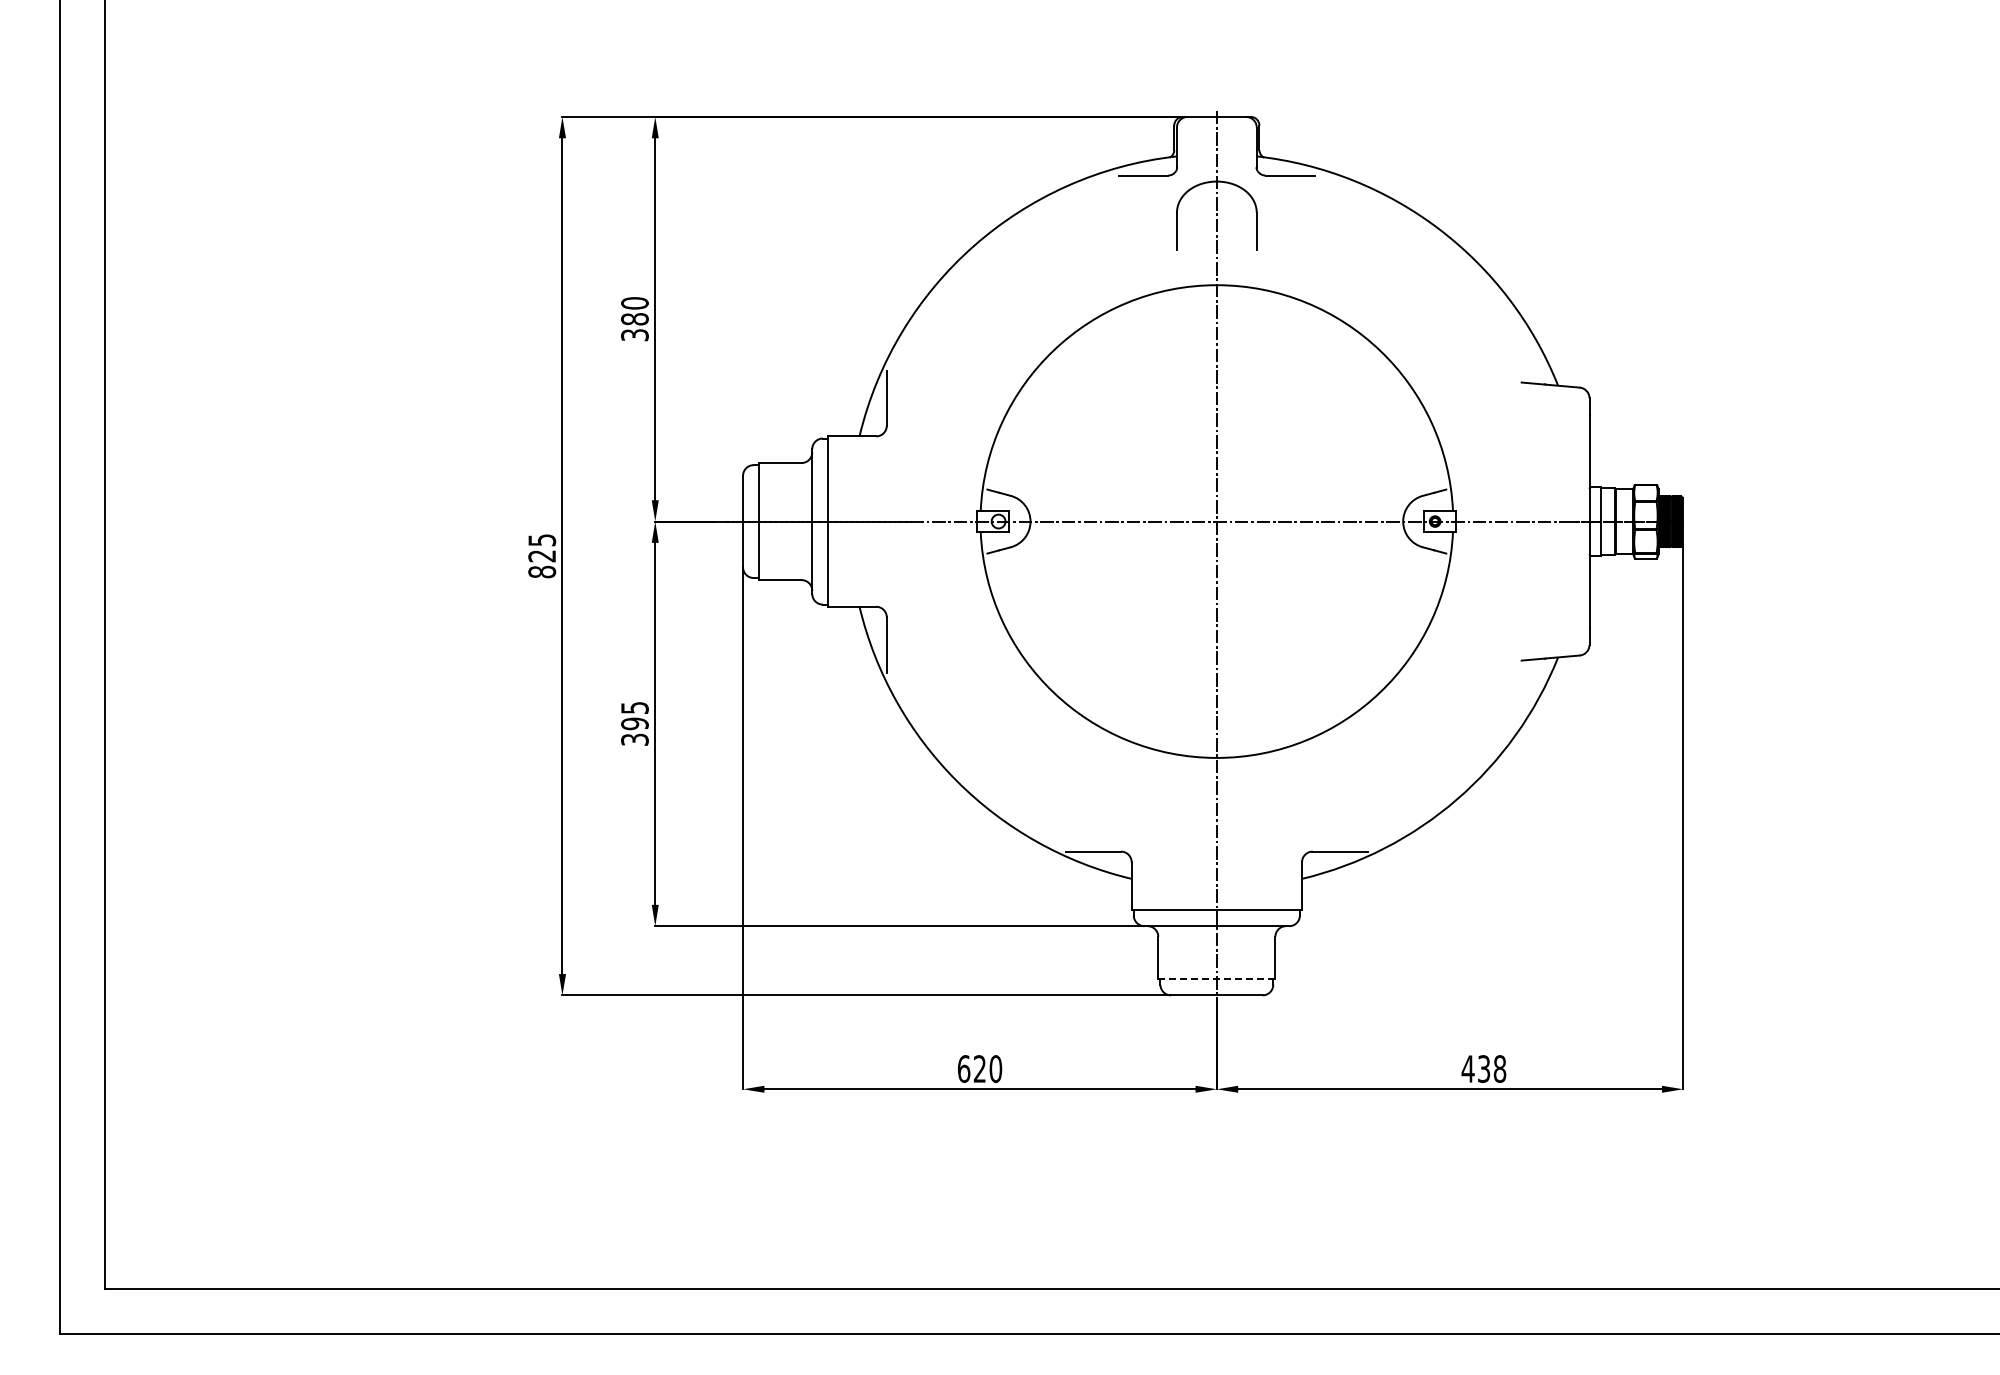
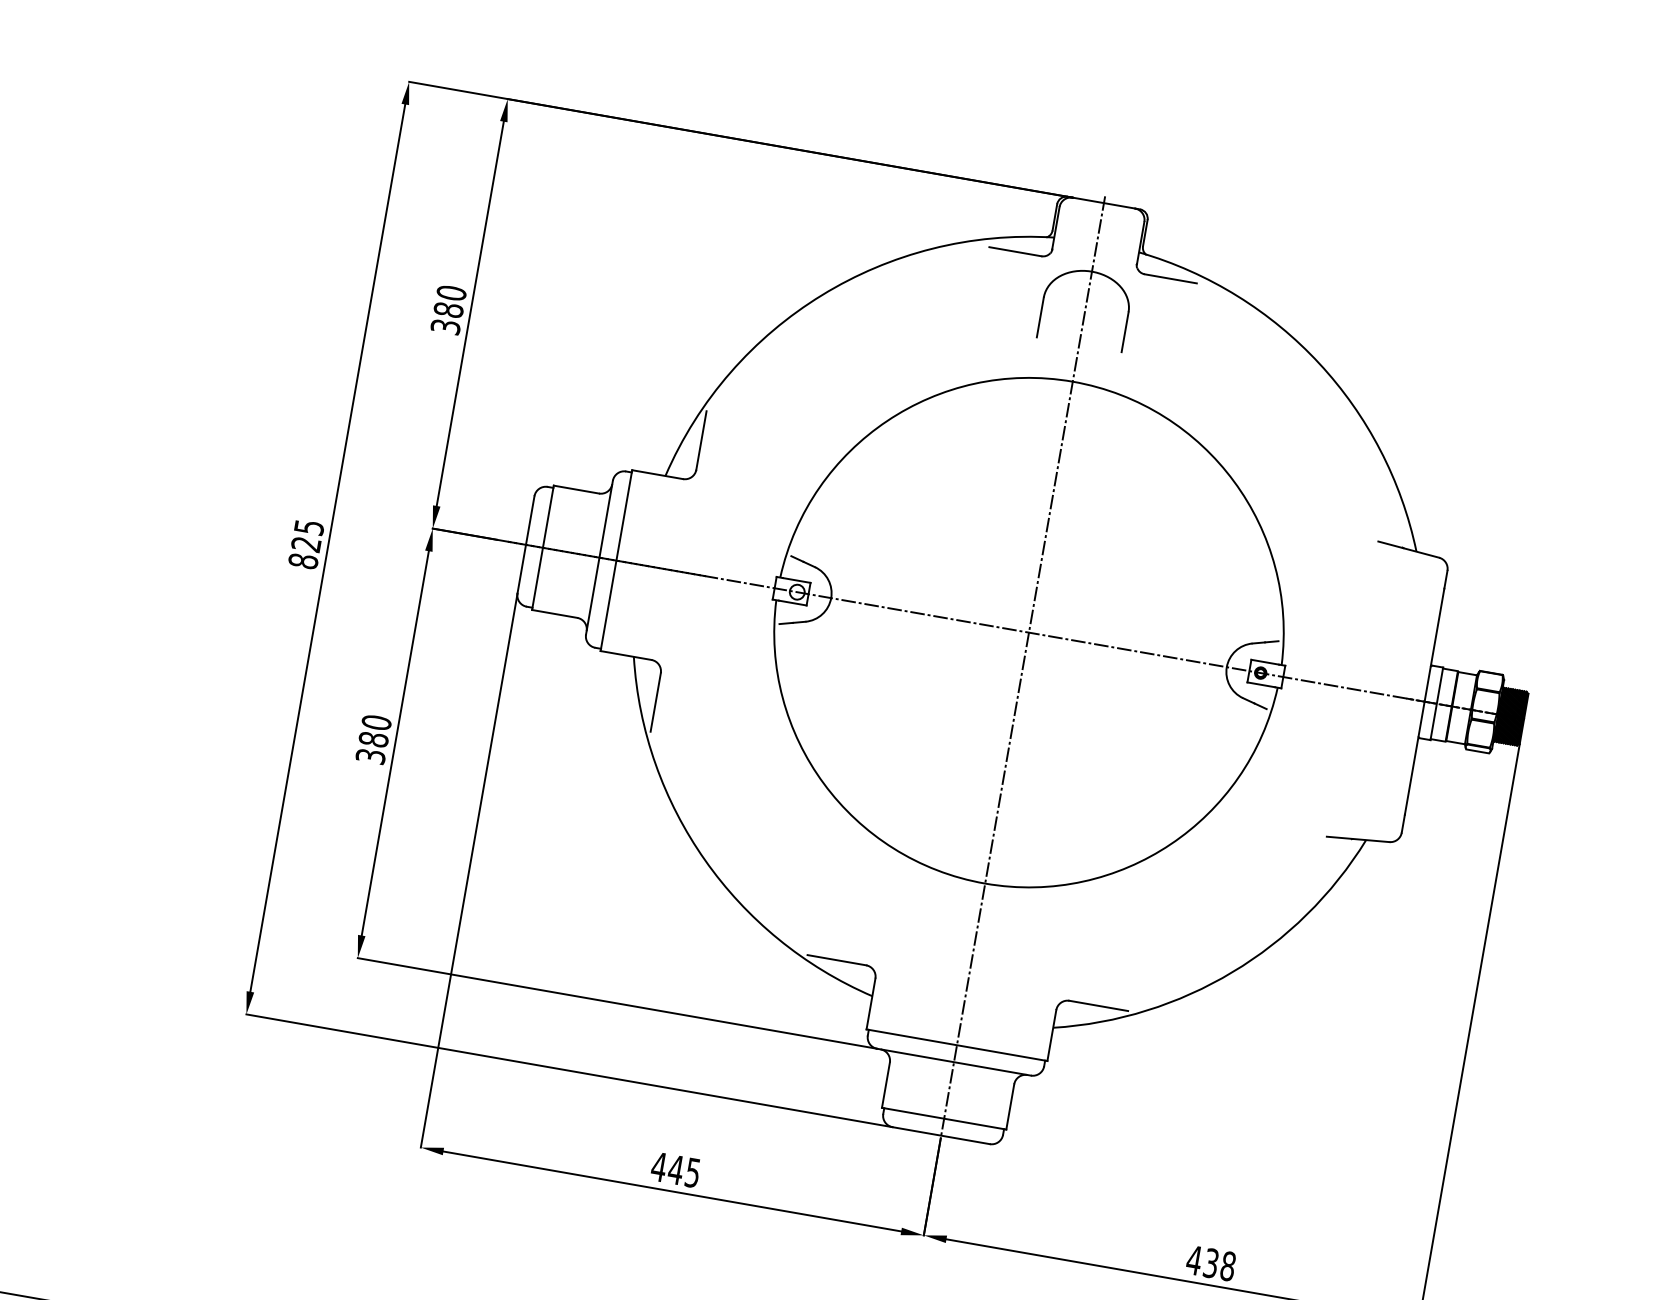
text: (634, 715) -> (374, 730), 395 -> 380
line: (1216, 979) -> (943, 1118), dashed -> solid
text: (979, 1068) -> (675, 1169), 620 -> 445

